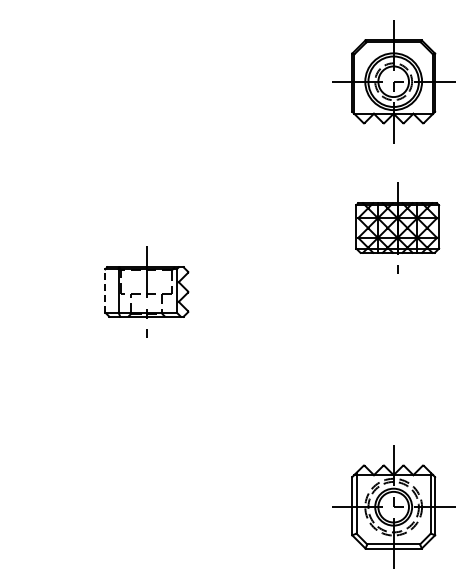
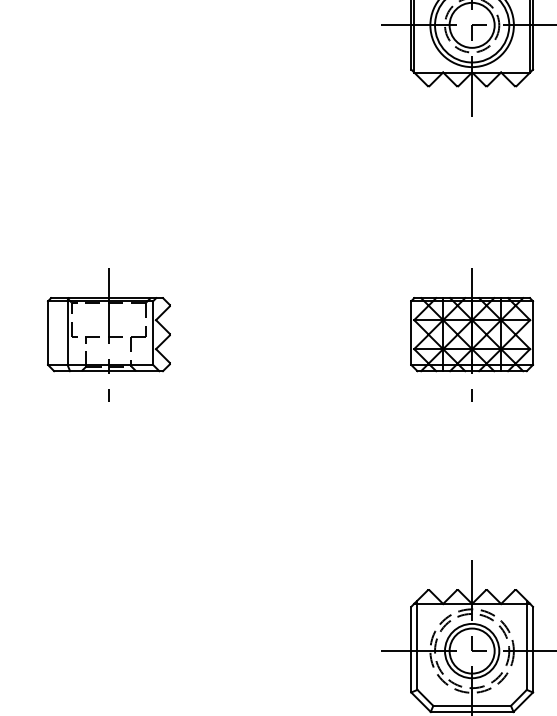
part: (397, 227) -> (471, 333), moved
line: (105, 290) -> (48, 332), dashed -> solid

